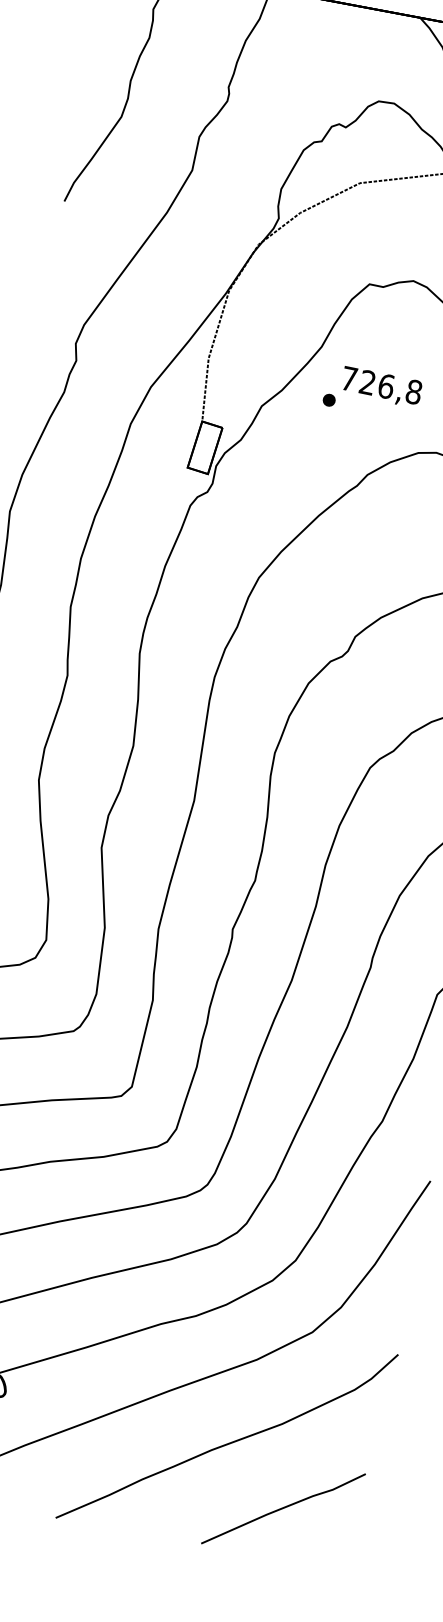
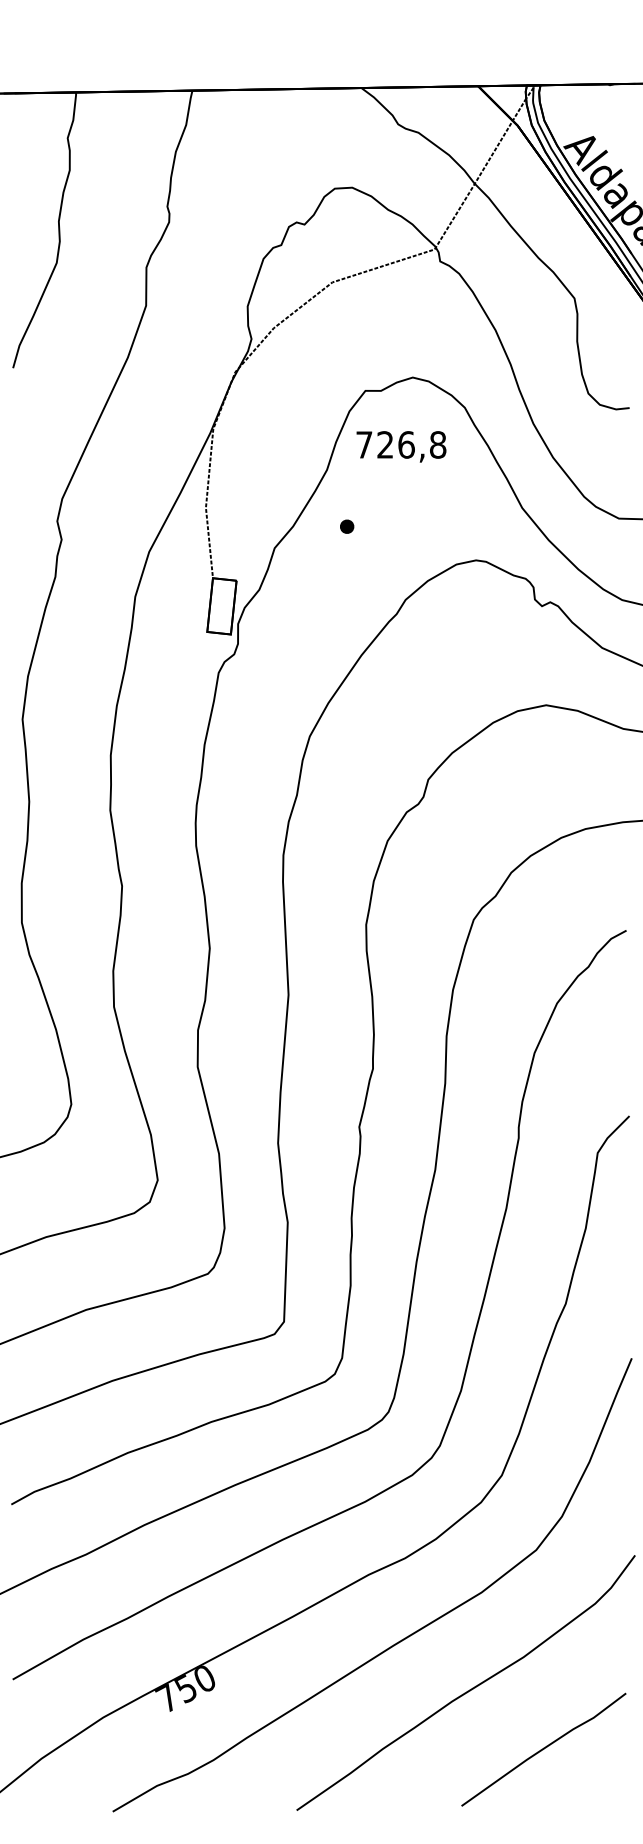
text: (381, 386) -> (401, 446), moved

